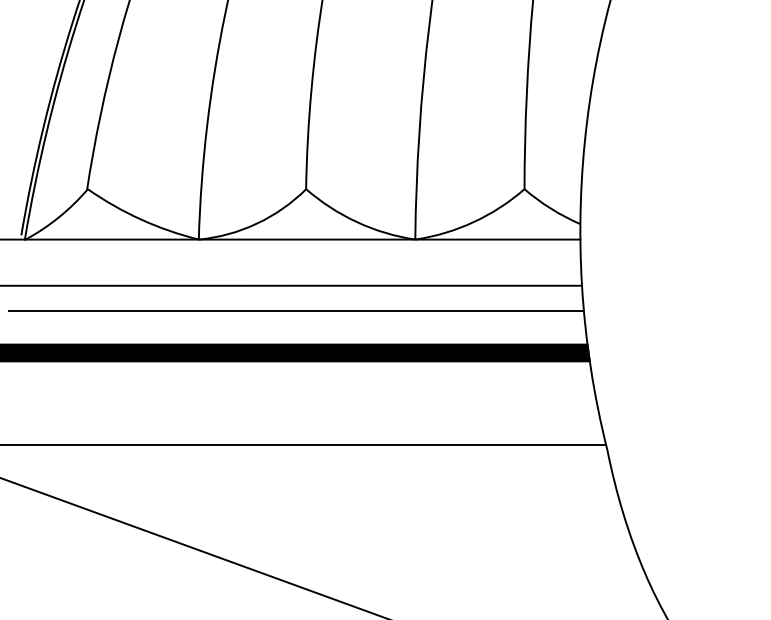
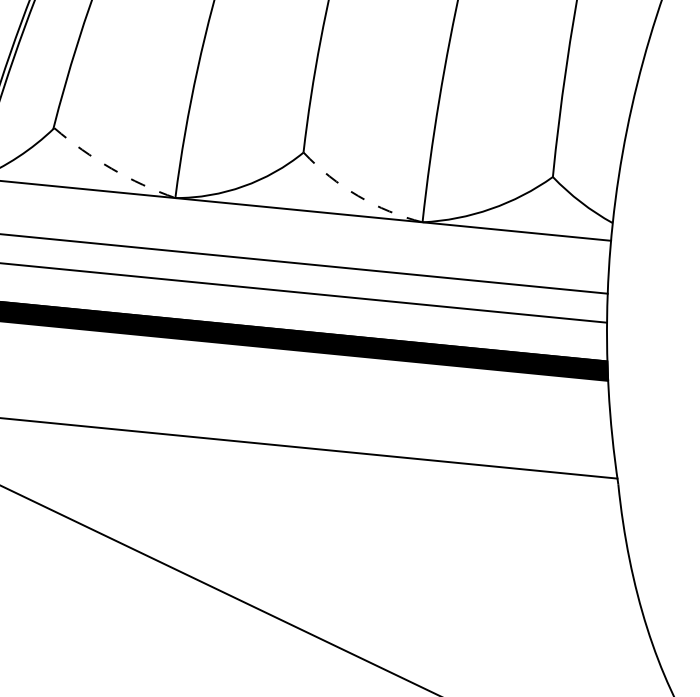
arc: (141, 219) -> (112, 168), solid -> dashed
arc: (357, 222) -> (358, 196), solid -> dashed

